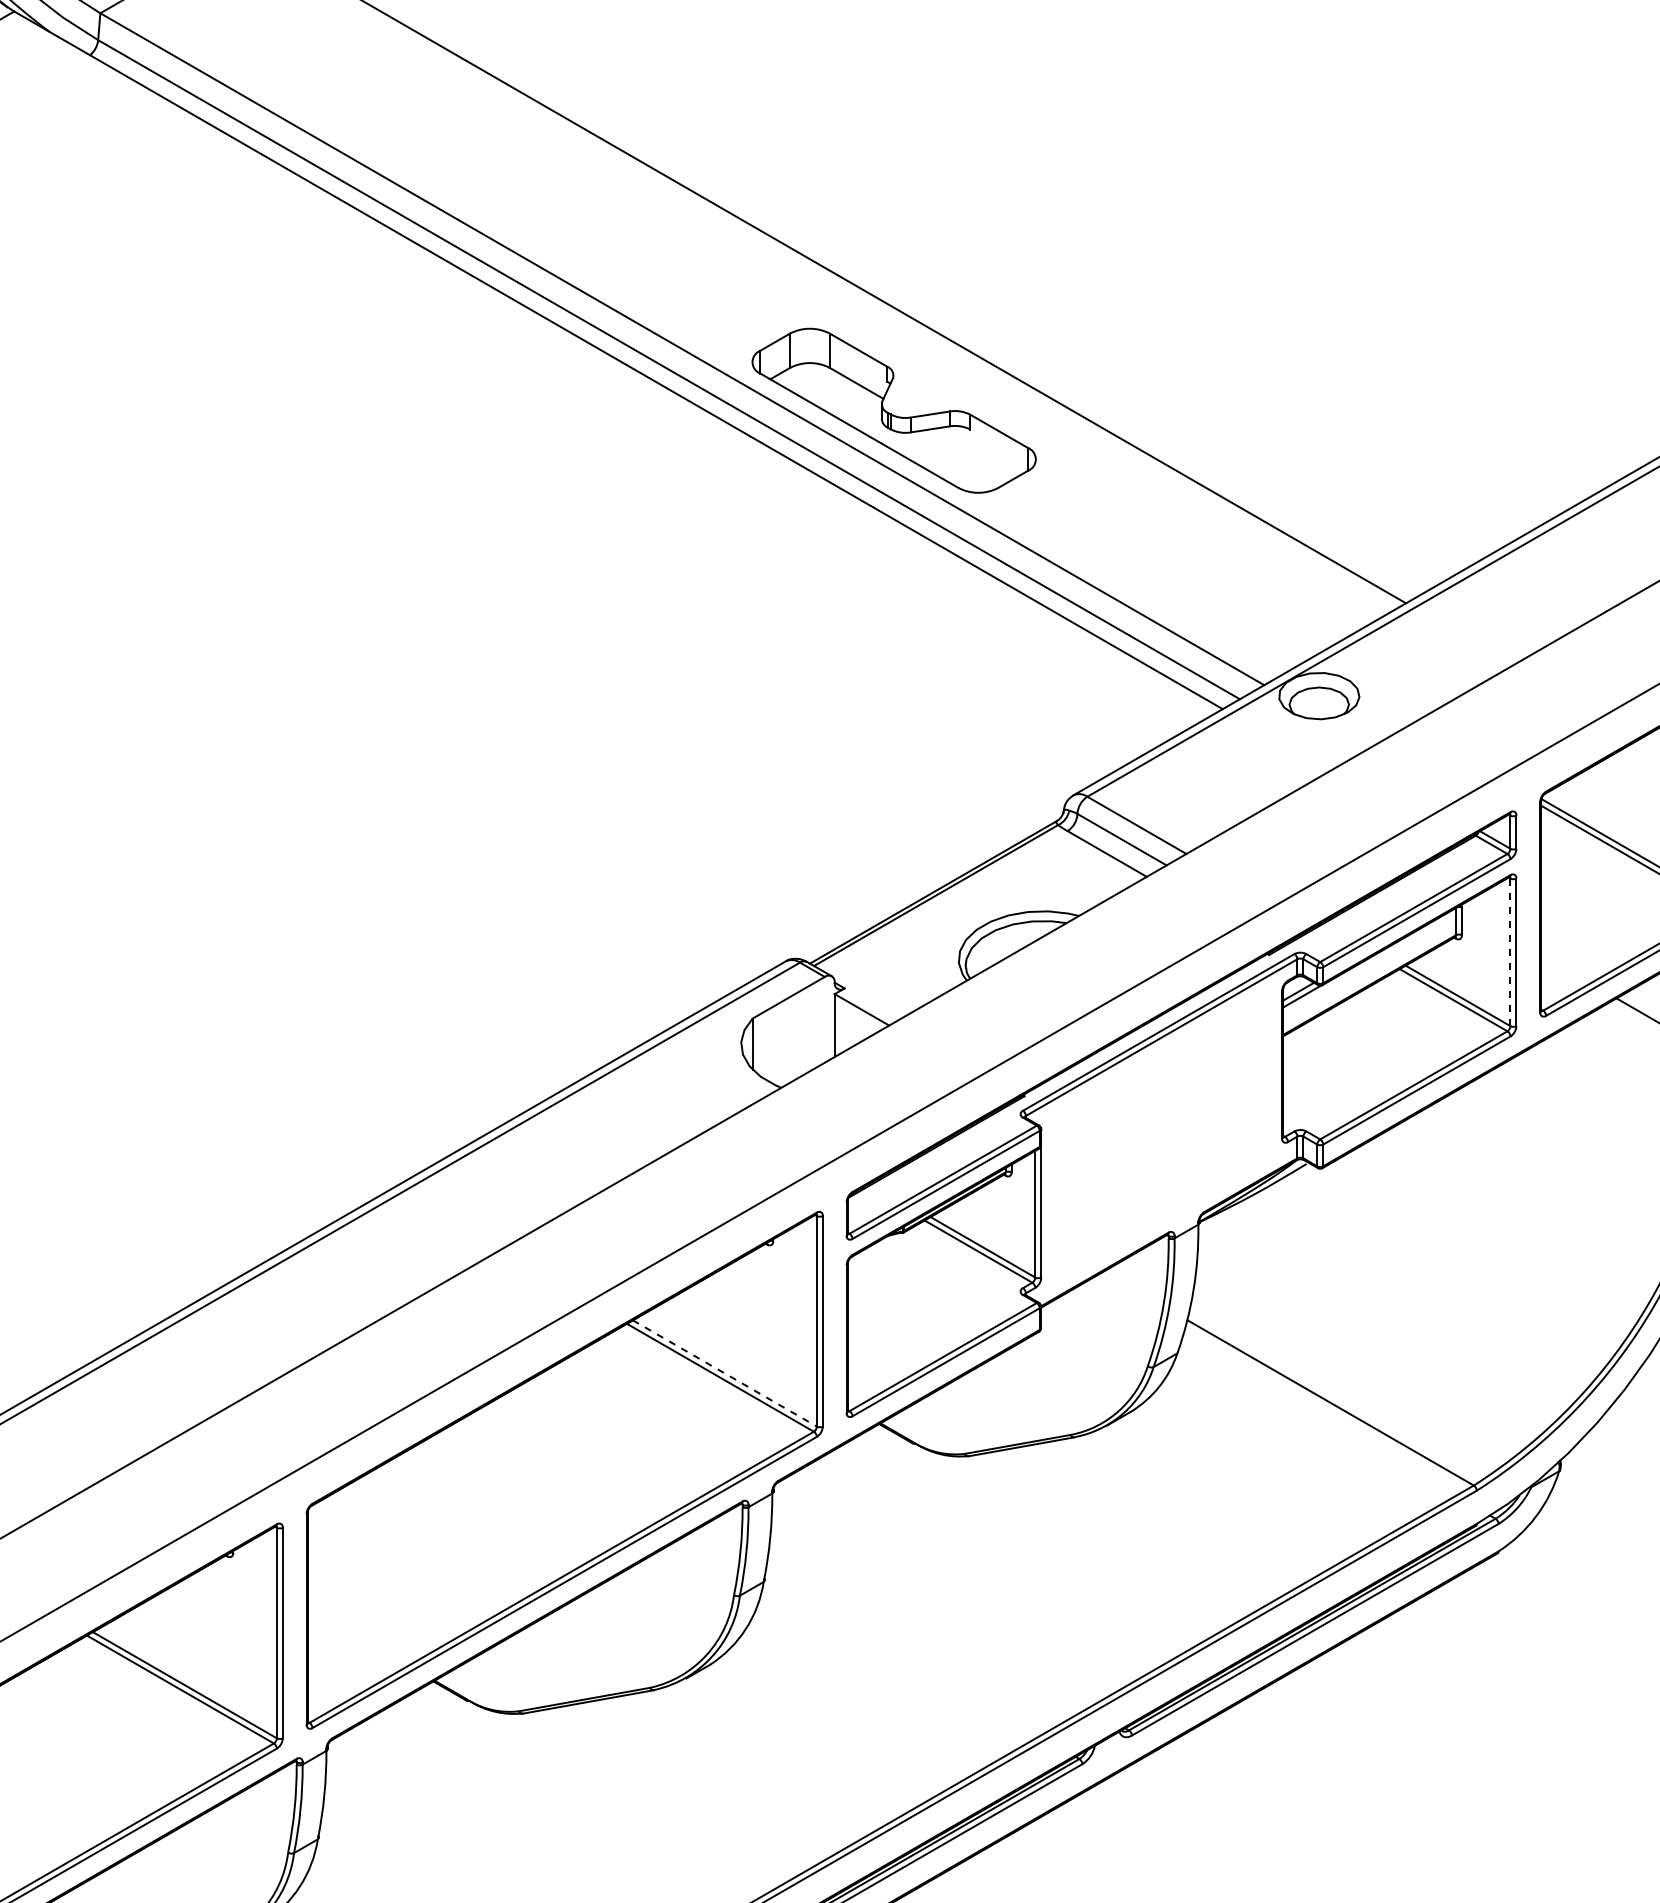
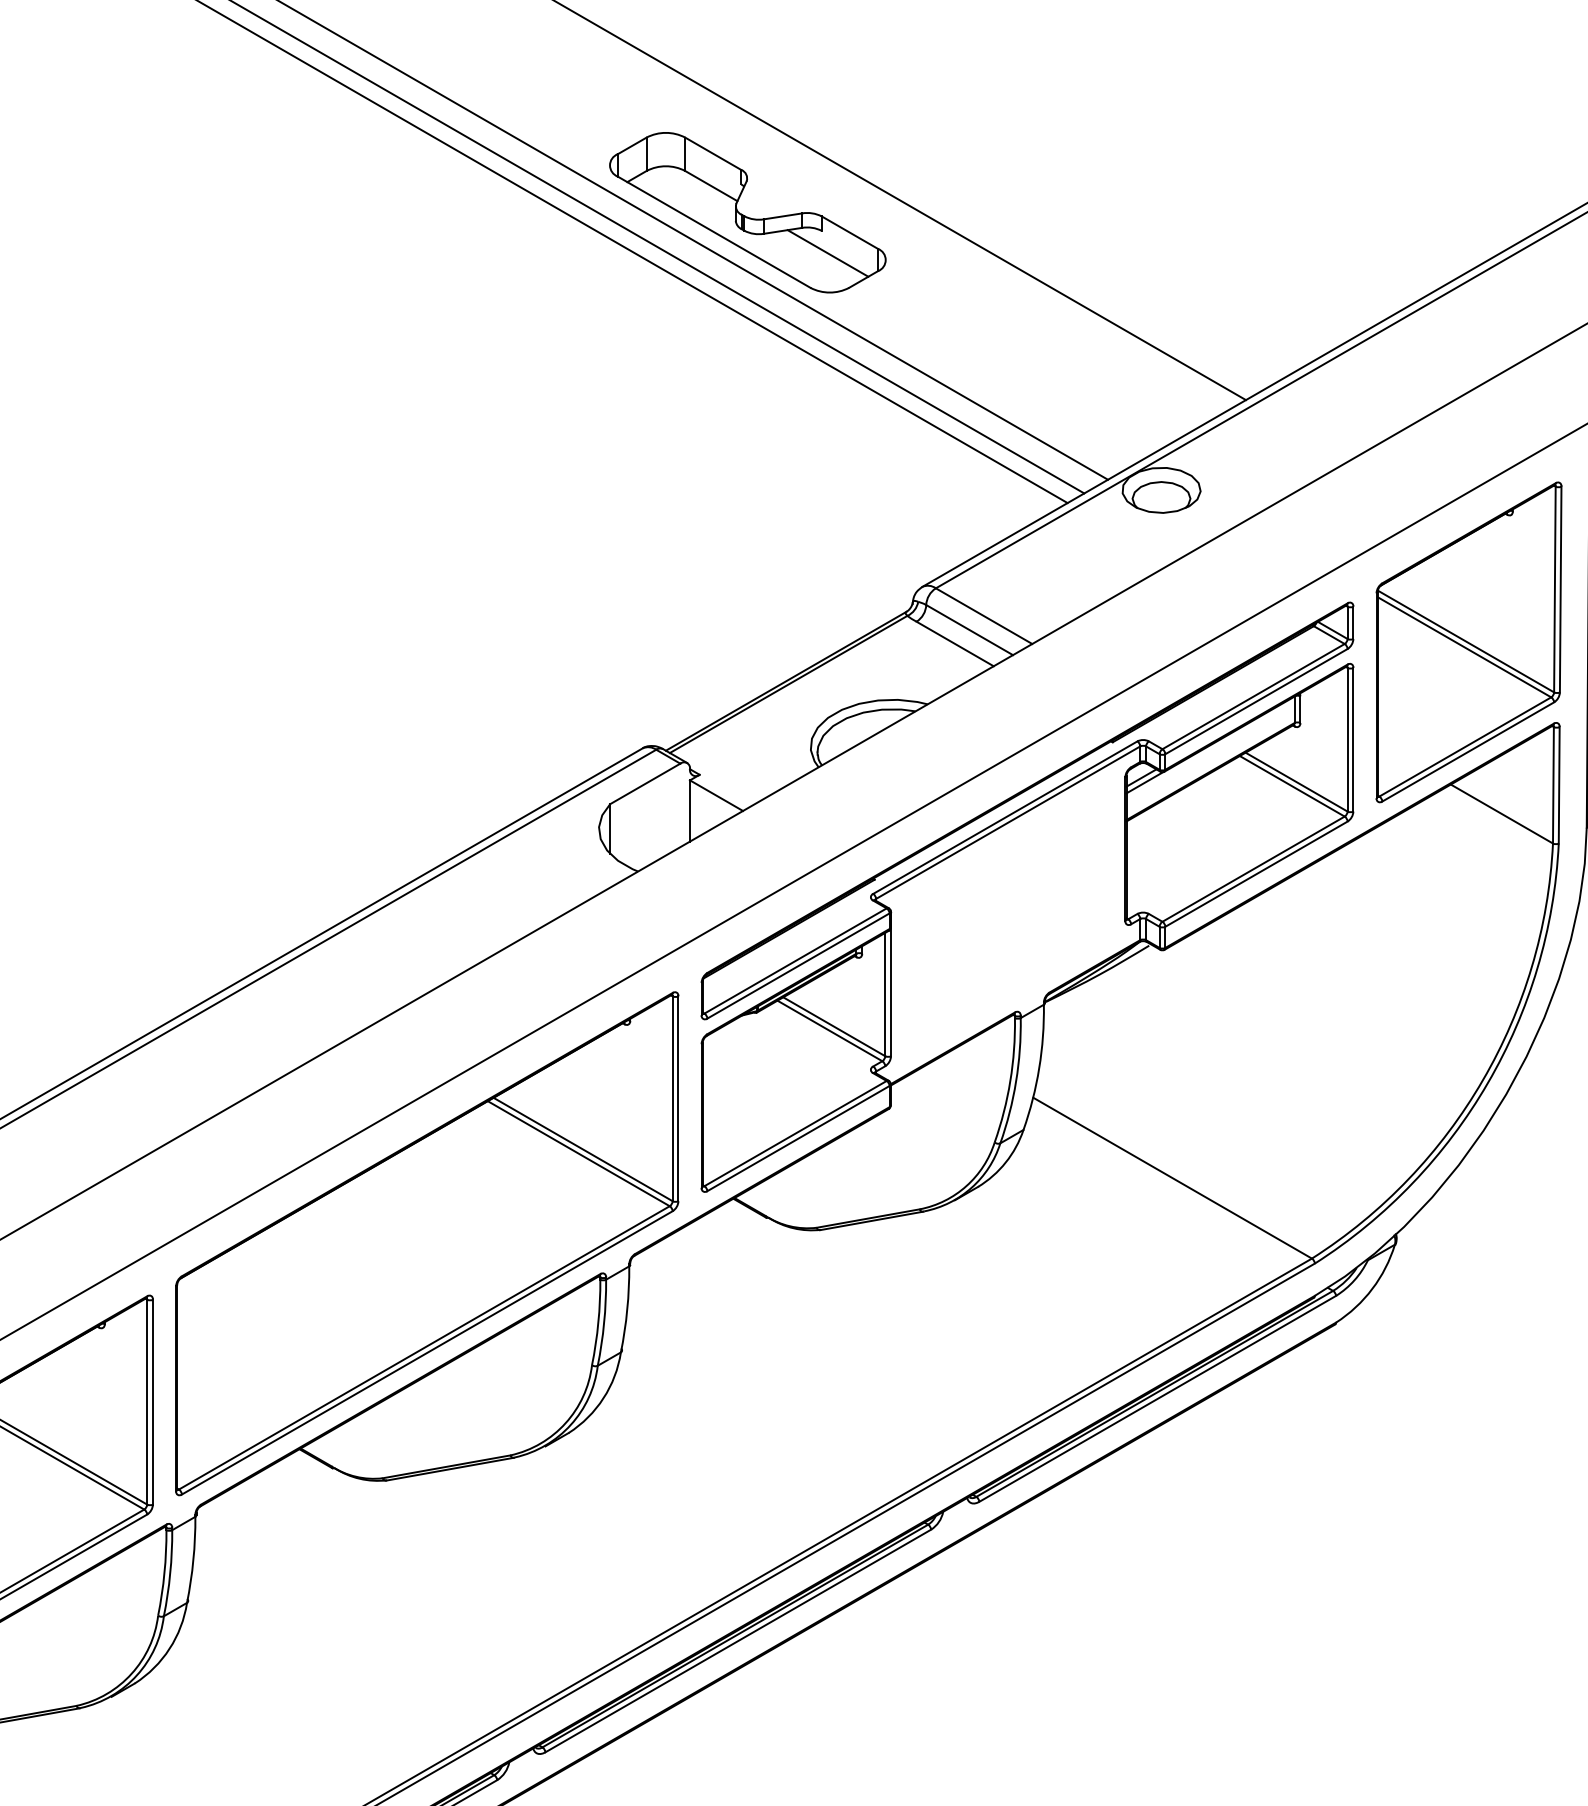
line: (976, 452) -> (827, 253), added
line: (1510, 952) -> (1347, 739), dashed -> solid
line: (725, 1373) -> (583, 1149), dashed -> solid

